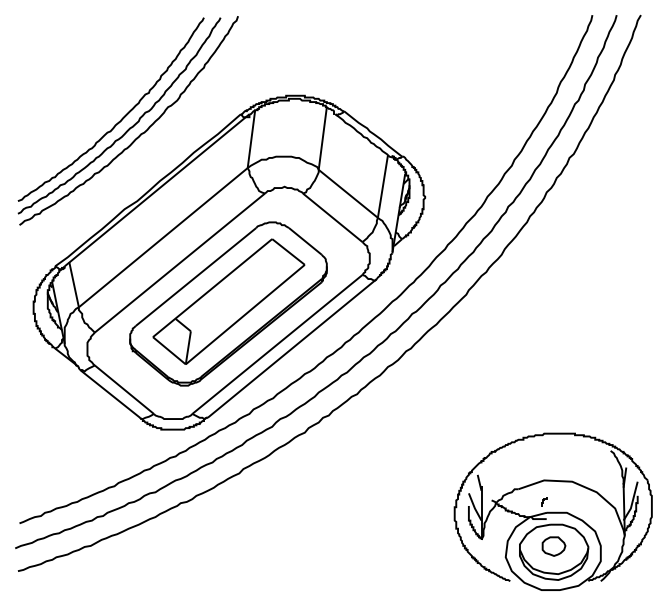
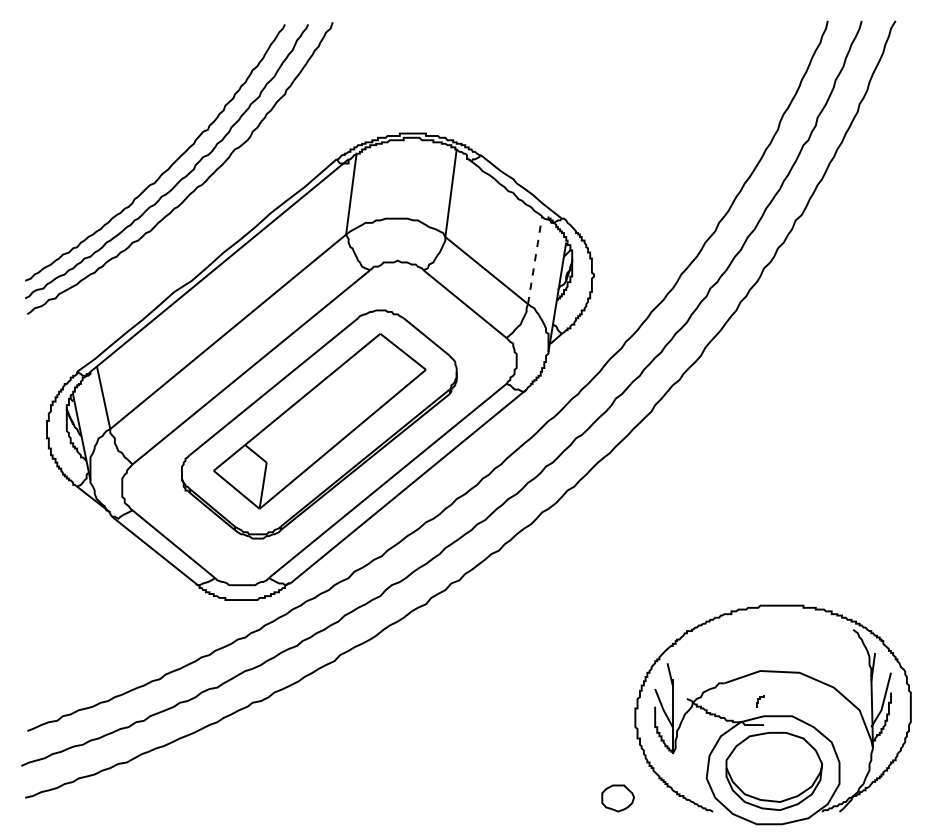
line: (383, 185) -> (535, 259), solid -> dashed
part: (553, 546) -> (617, 798), moved

